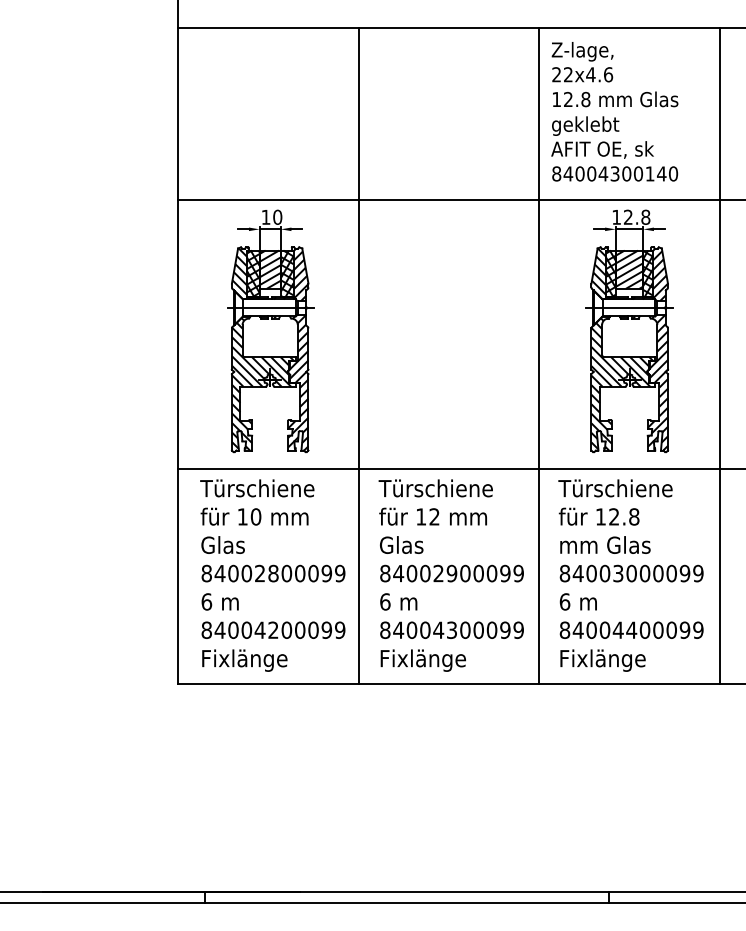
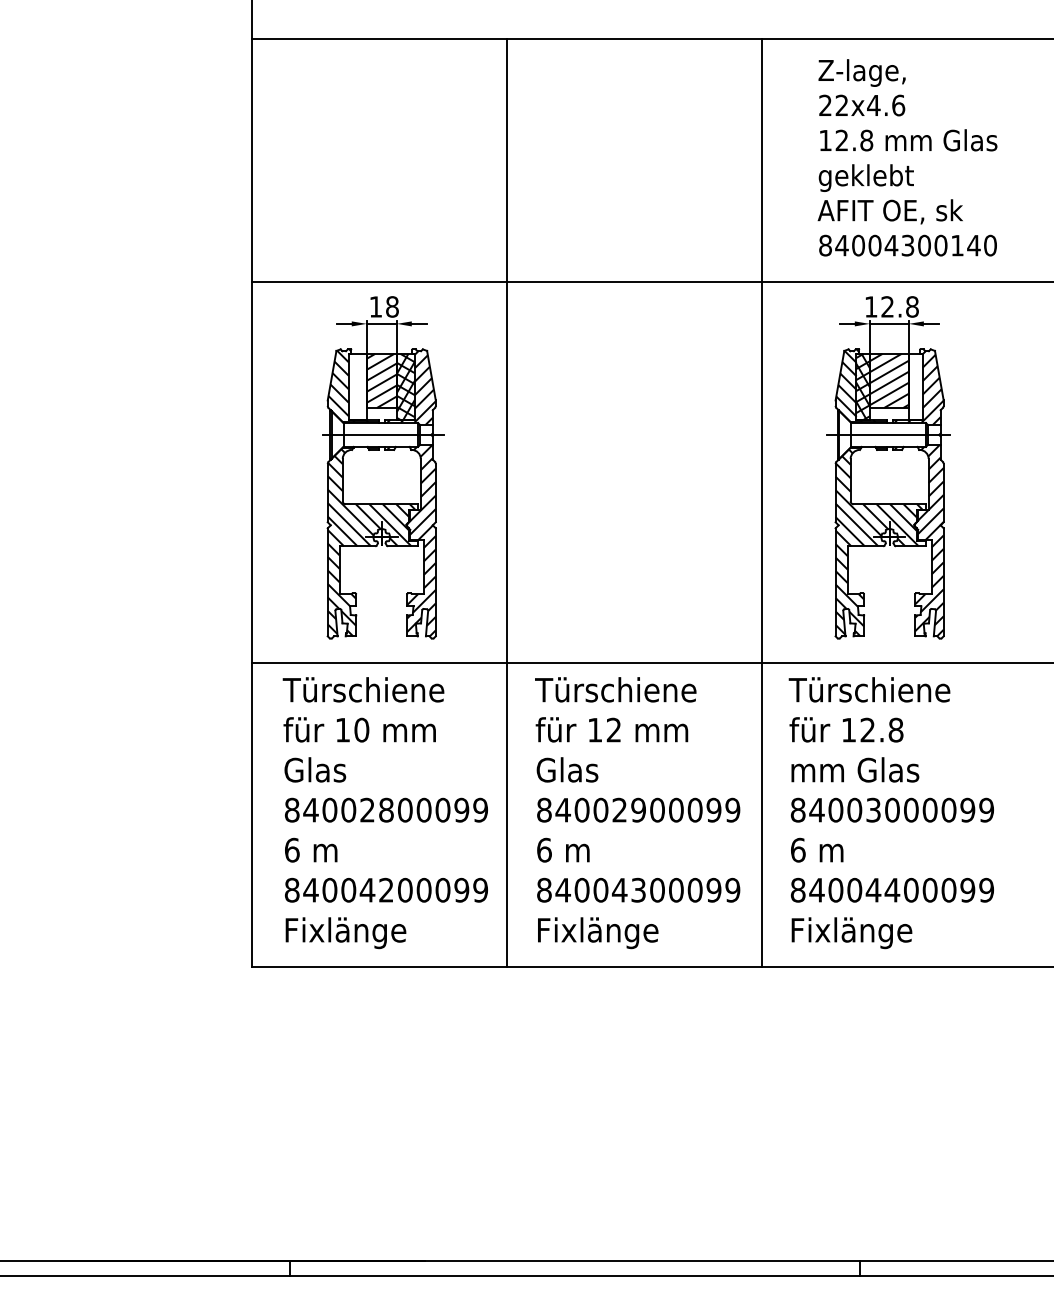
text: (614, 111) -> (907, 157), moved
text: (277, 217) -> (392, 306), 10 -> 18
hatch: (253, 273) -> (357, 386), removed
hatch: (648, 273) -> (915, 386), removed
line: (720, 355) -> (1017, 502), removed

